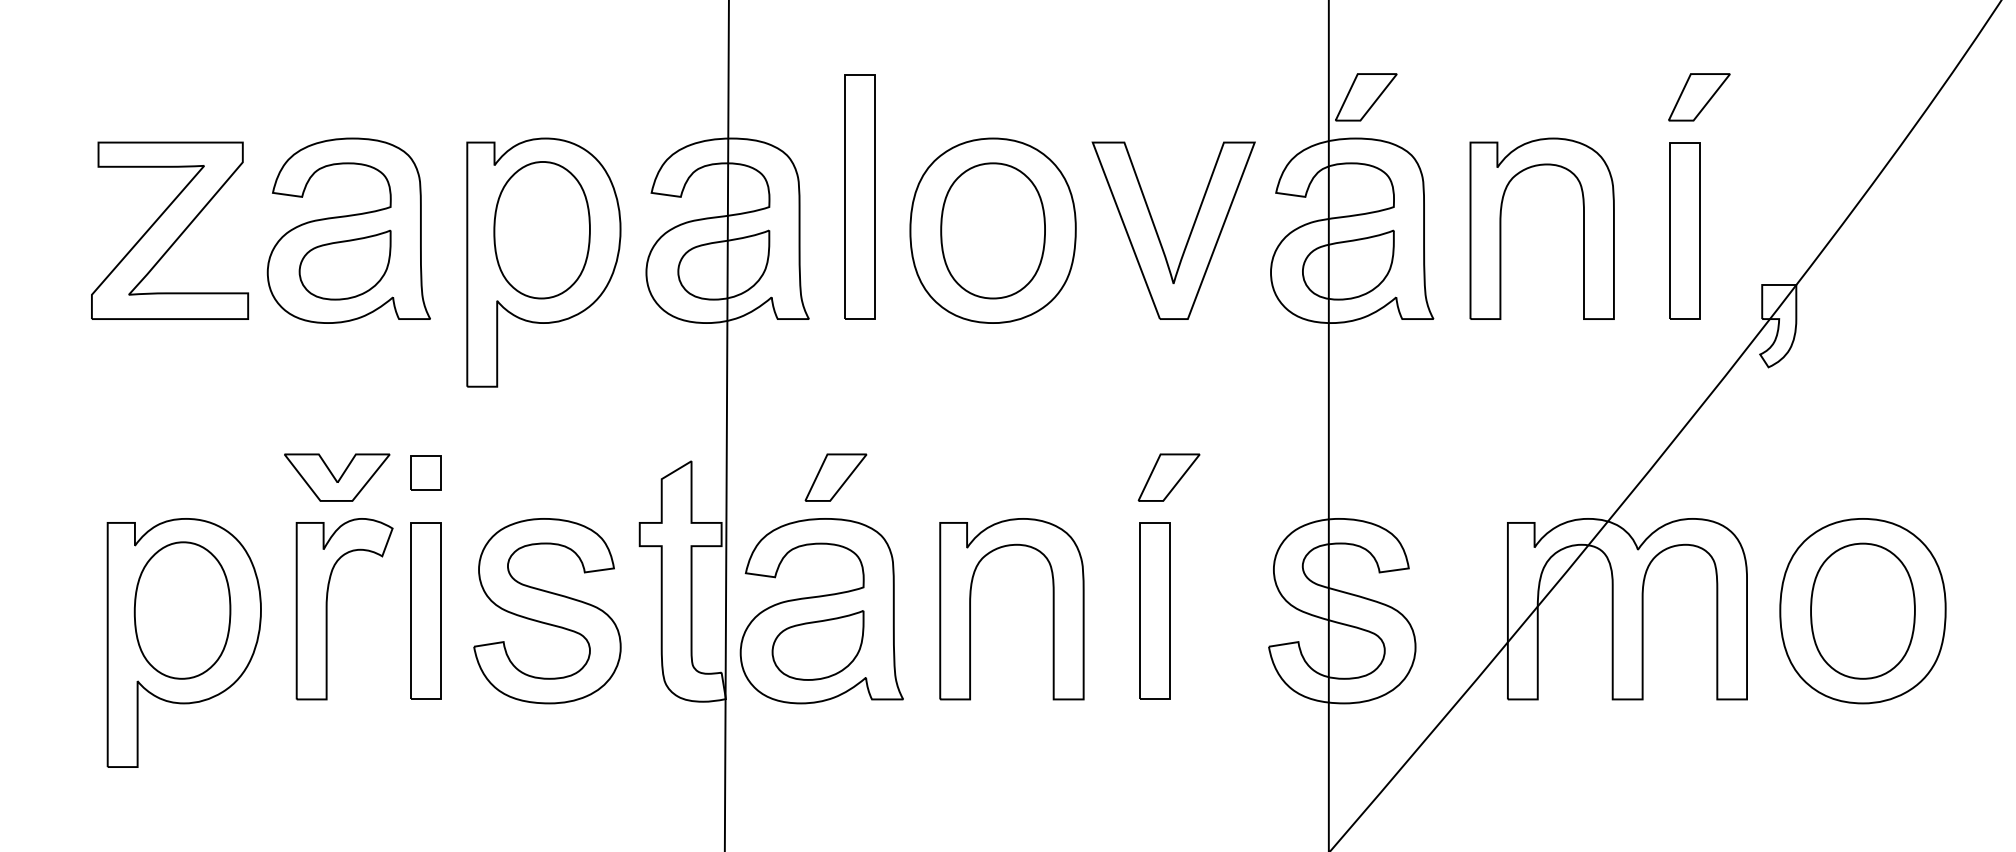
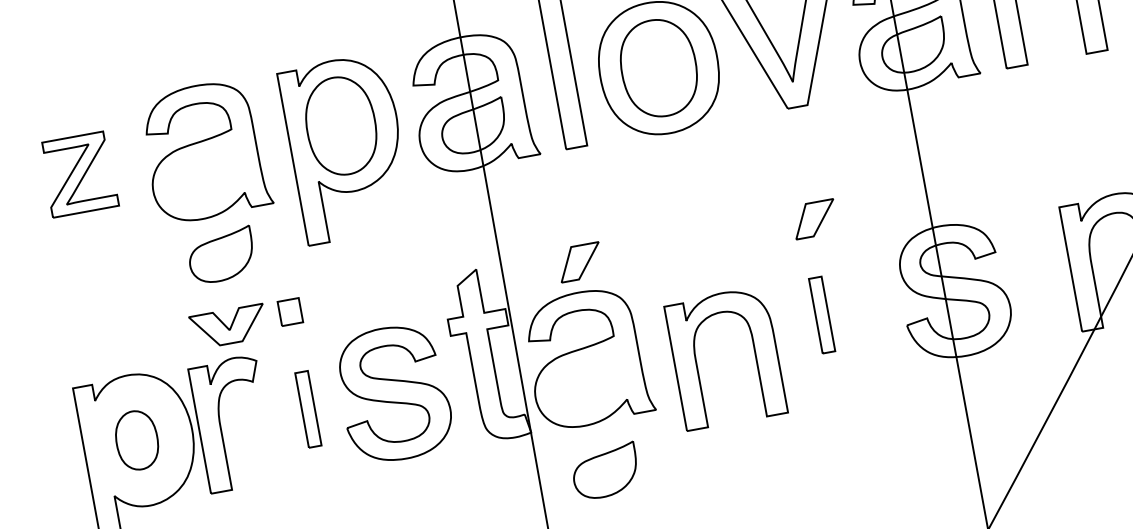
part: (170, 230) -> (79, 174), size x0.6
part: (344, 264) -> (220, 255), moved
part: (327, 609) -> (221, 426), moved
part: (970, 609) -> (696, 363), moved
part: (182, 610) -> (136, 440), size x0.6
part: (425, 610) -> (308, 408), size x0.6
part: (1154, 610) -> (821, 314), size x0.6
part: (817, 645) -> (605, 471), moved

